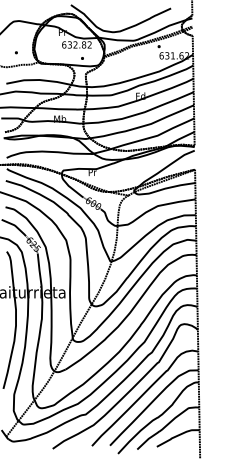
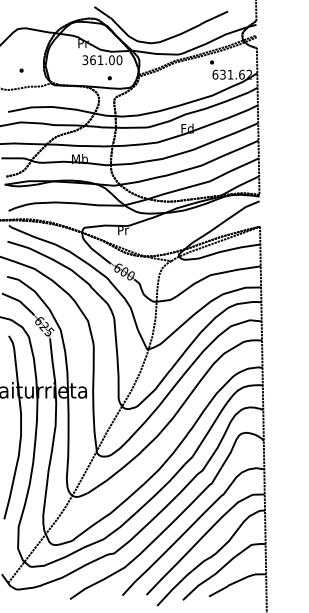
text: (77, 45) -> (102, 60), 632.82 -> 361.00

